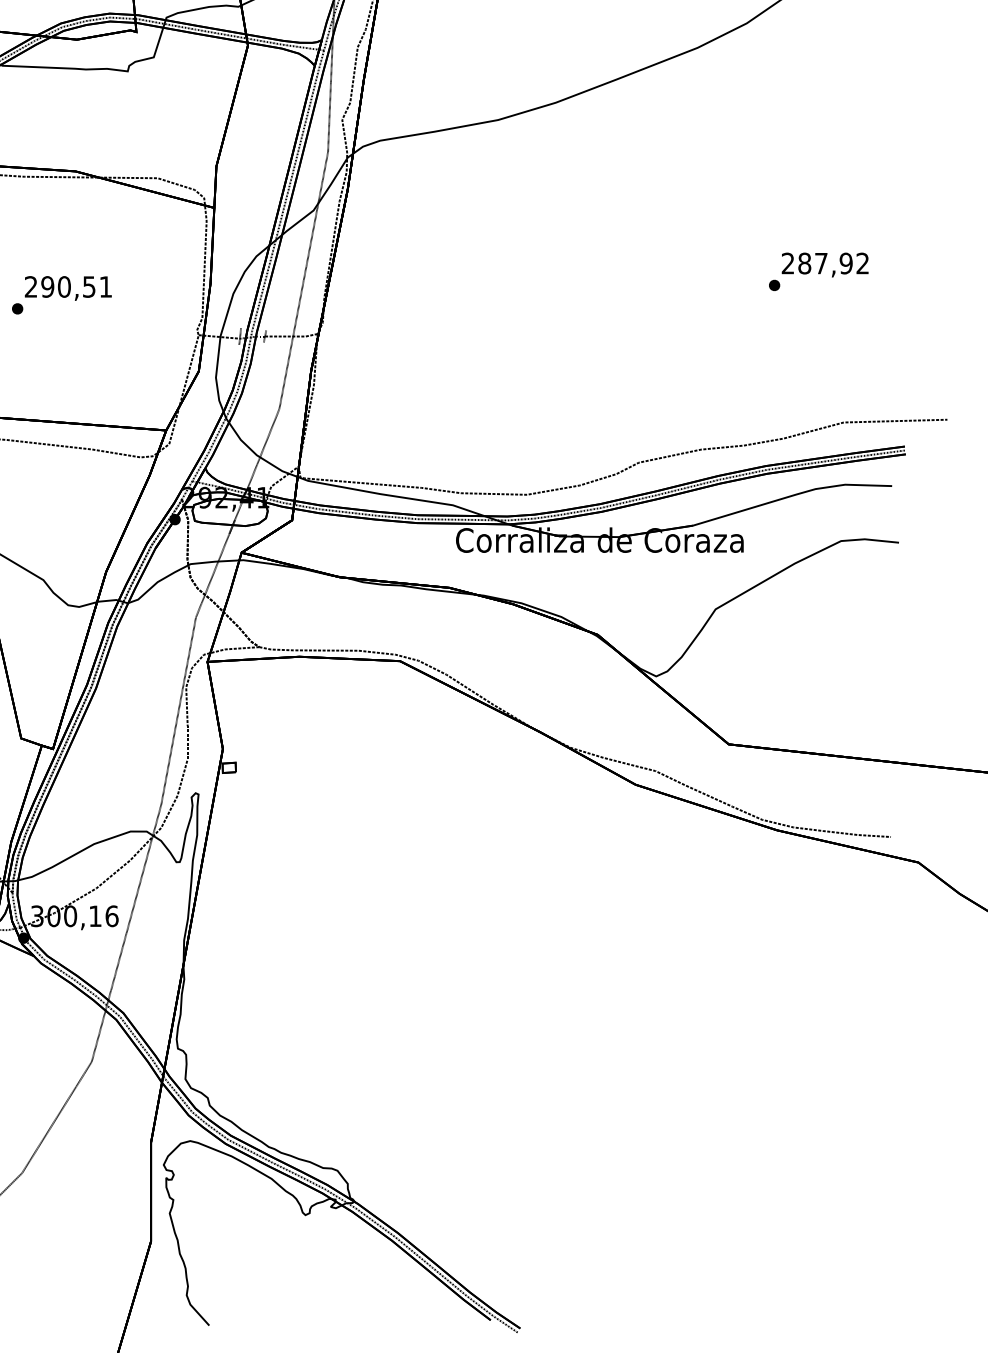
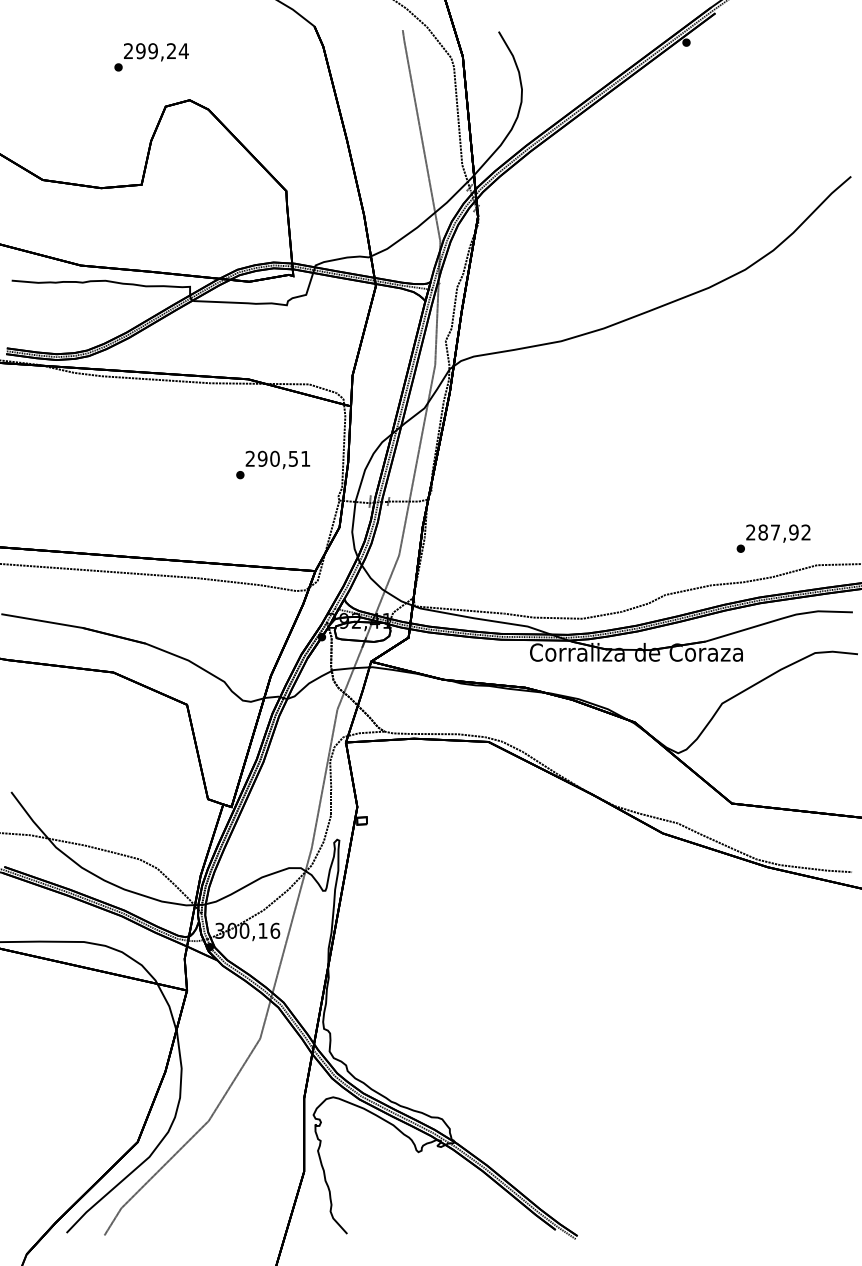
text: (818, 271) -> (773, 538), moved
text: (62, 294) -> (273, 464), moved

